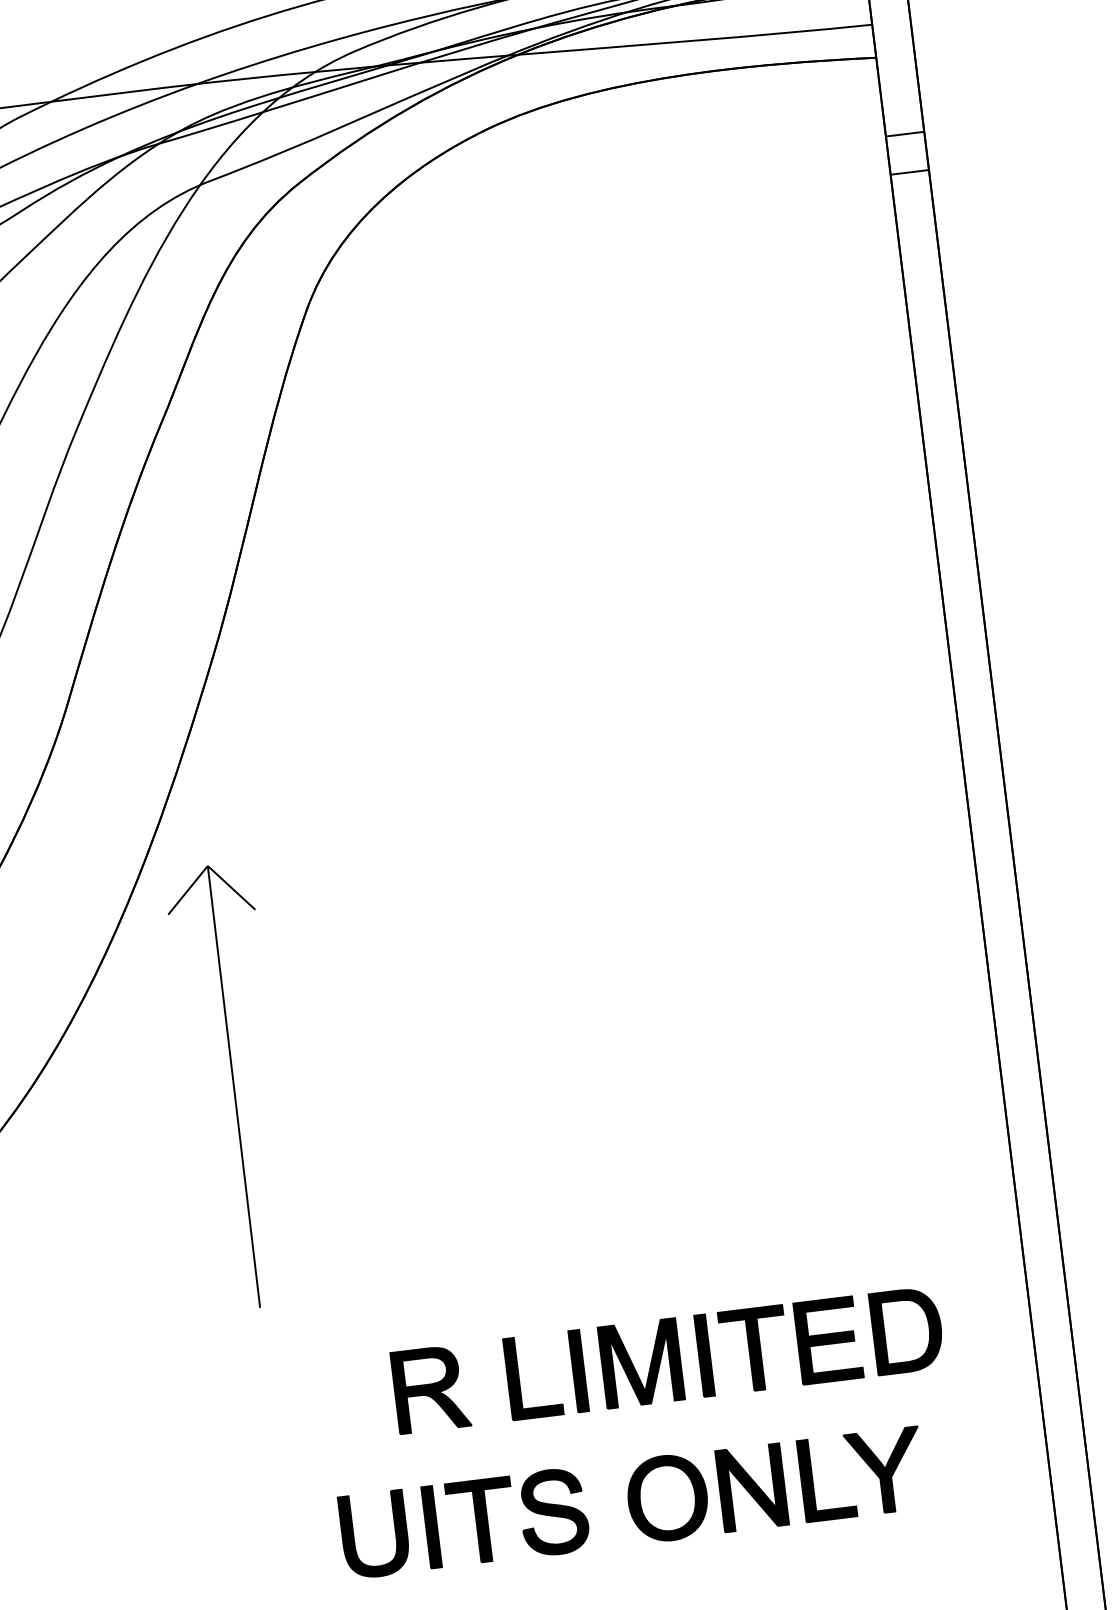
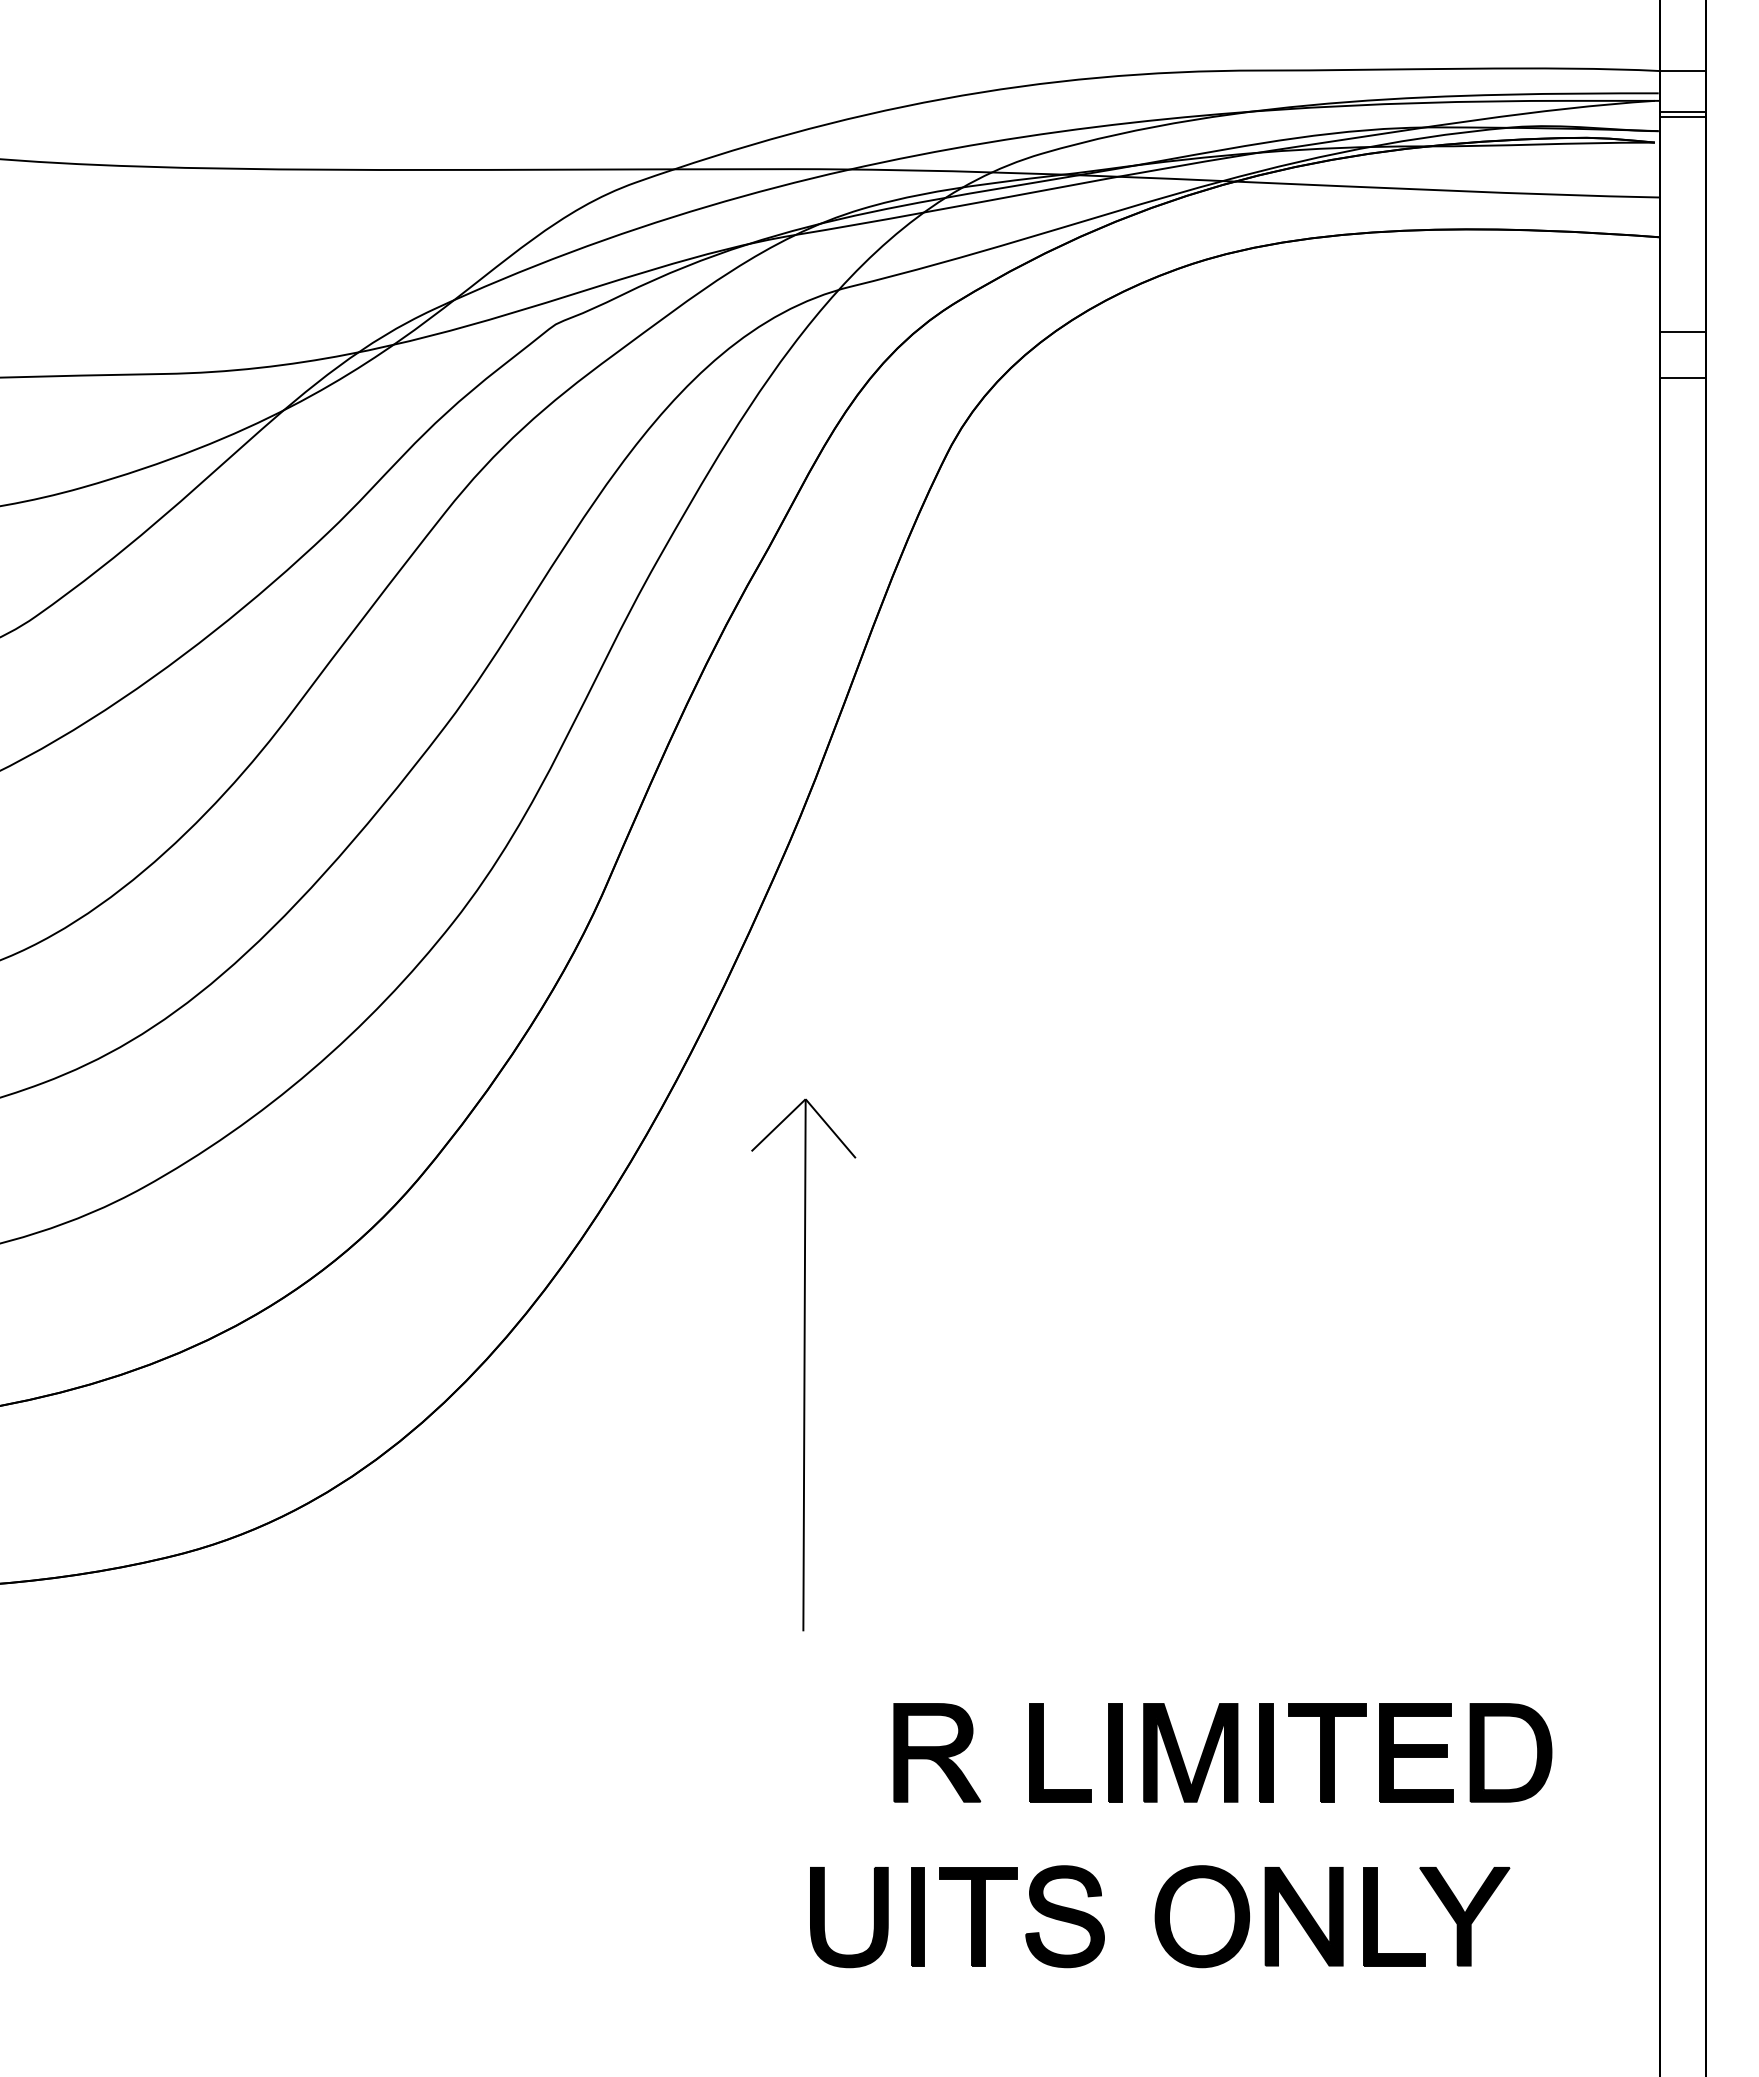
part: (233, 1086) -> (803, 1364), moved

